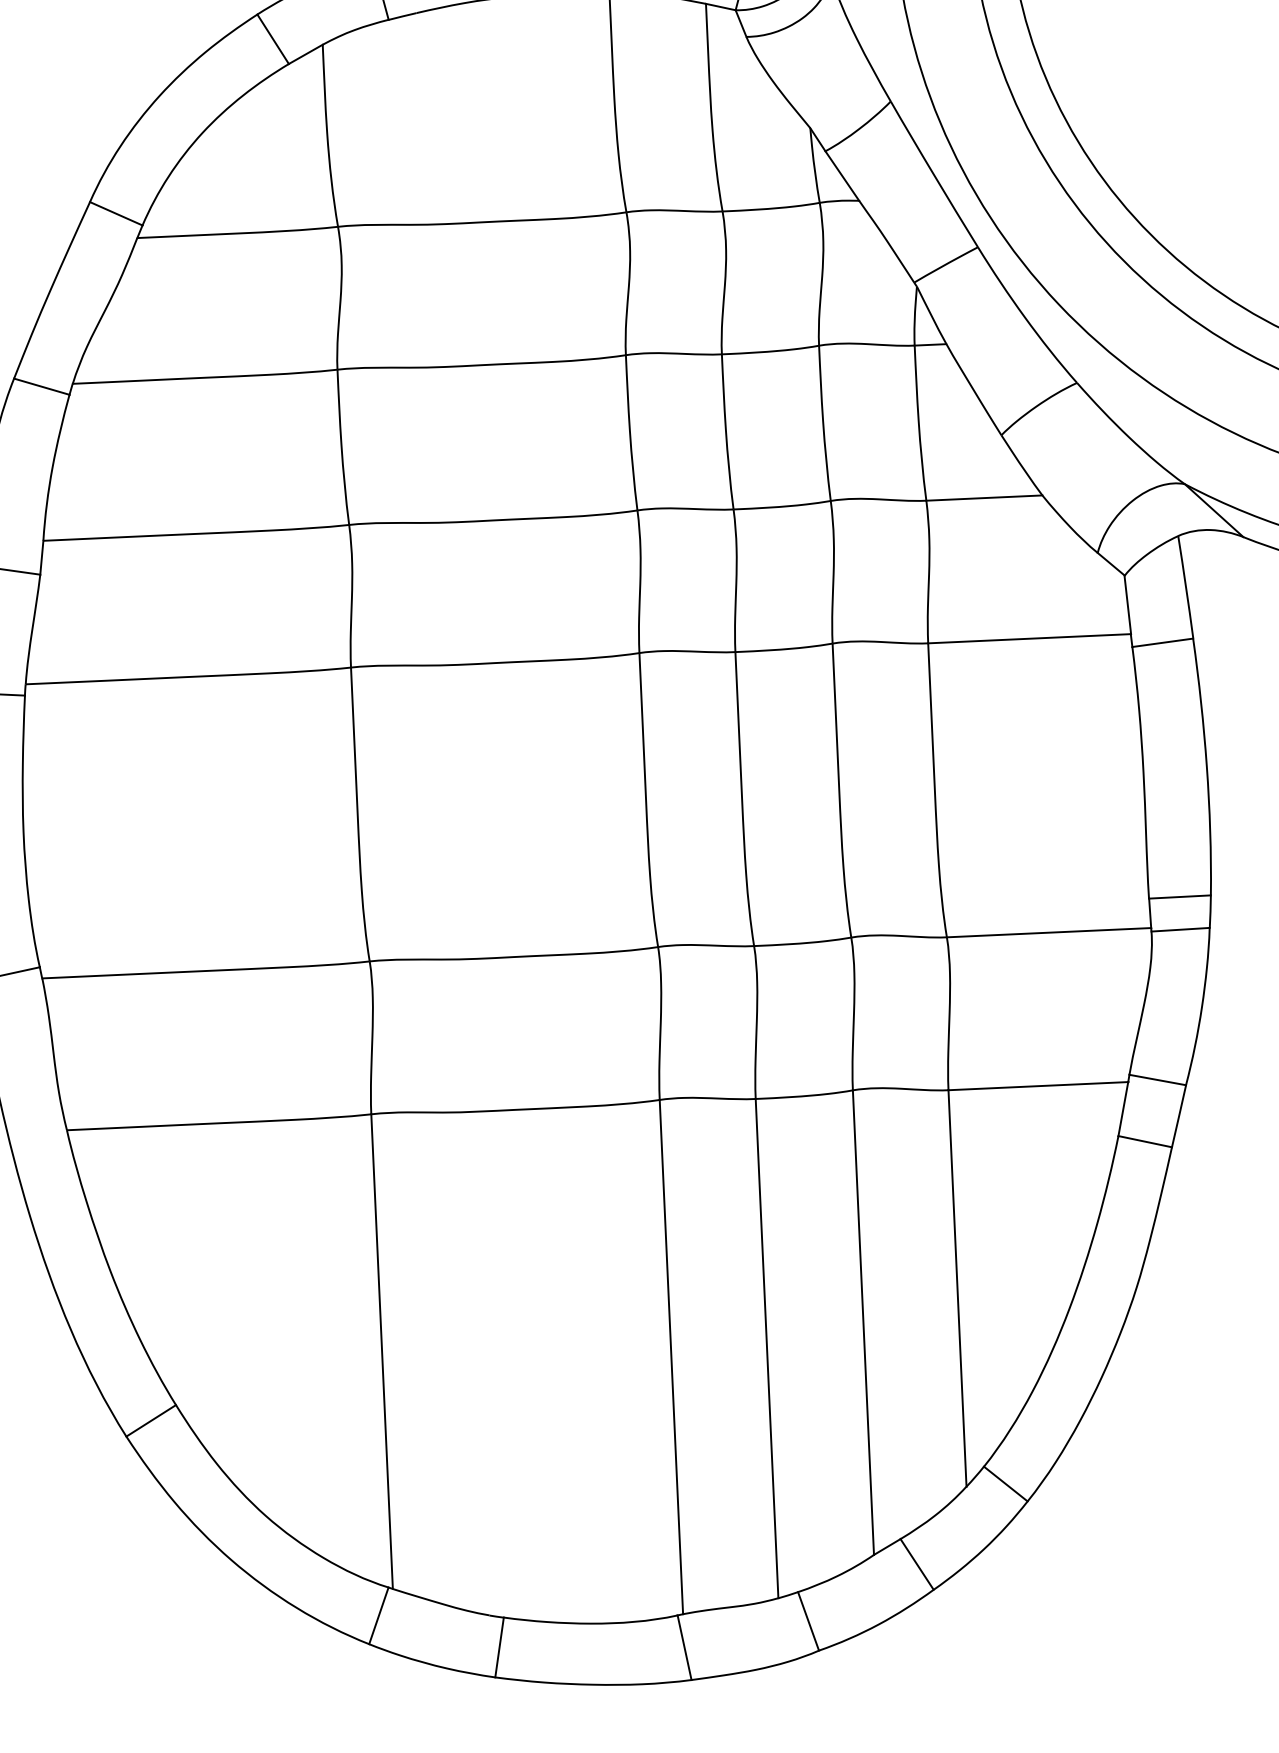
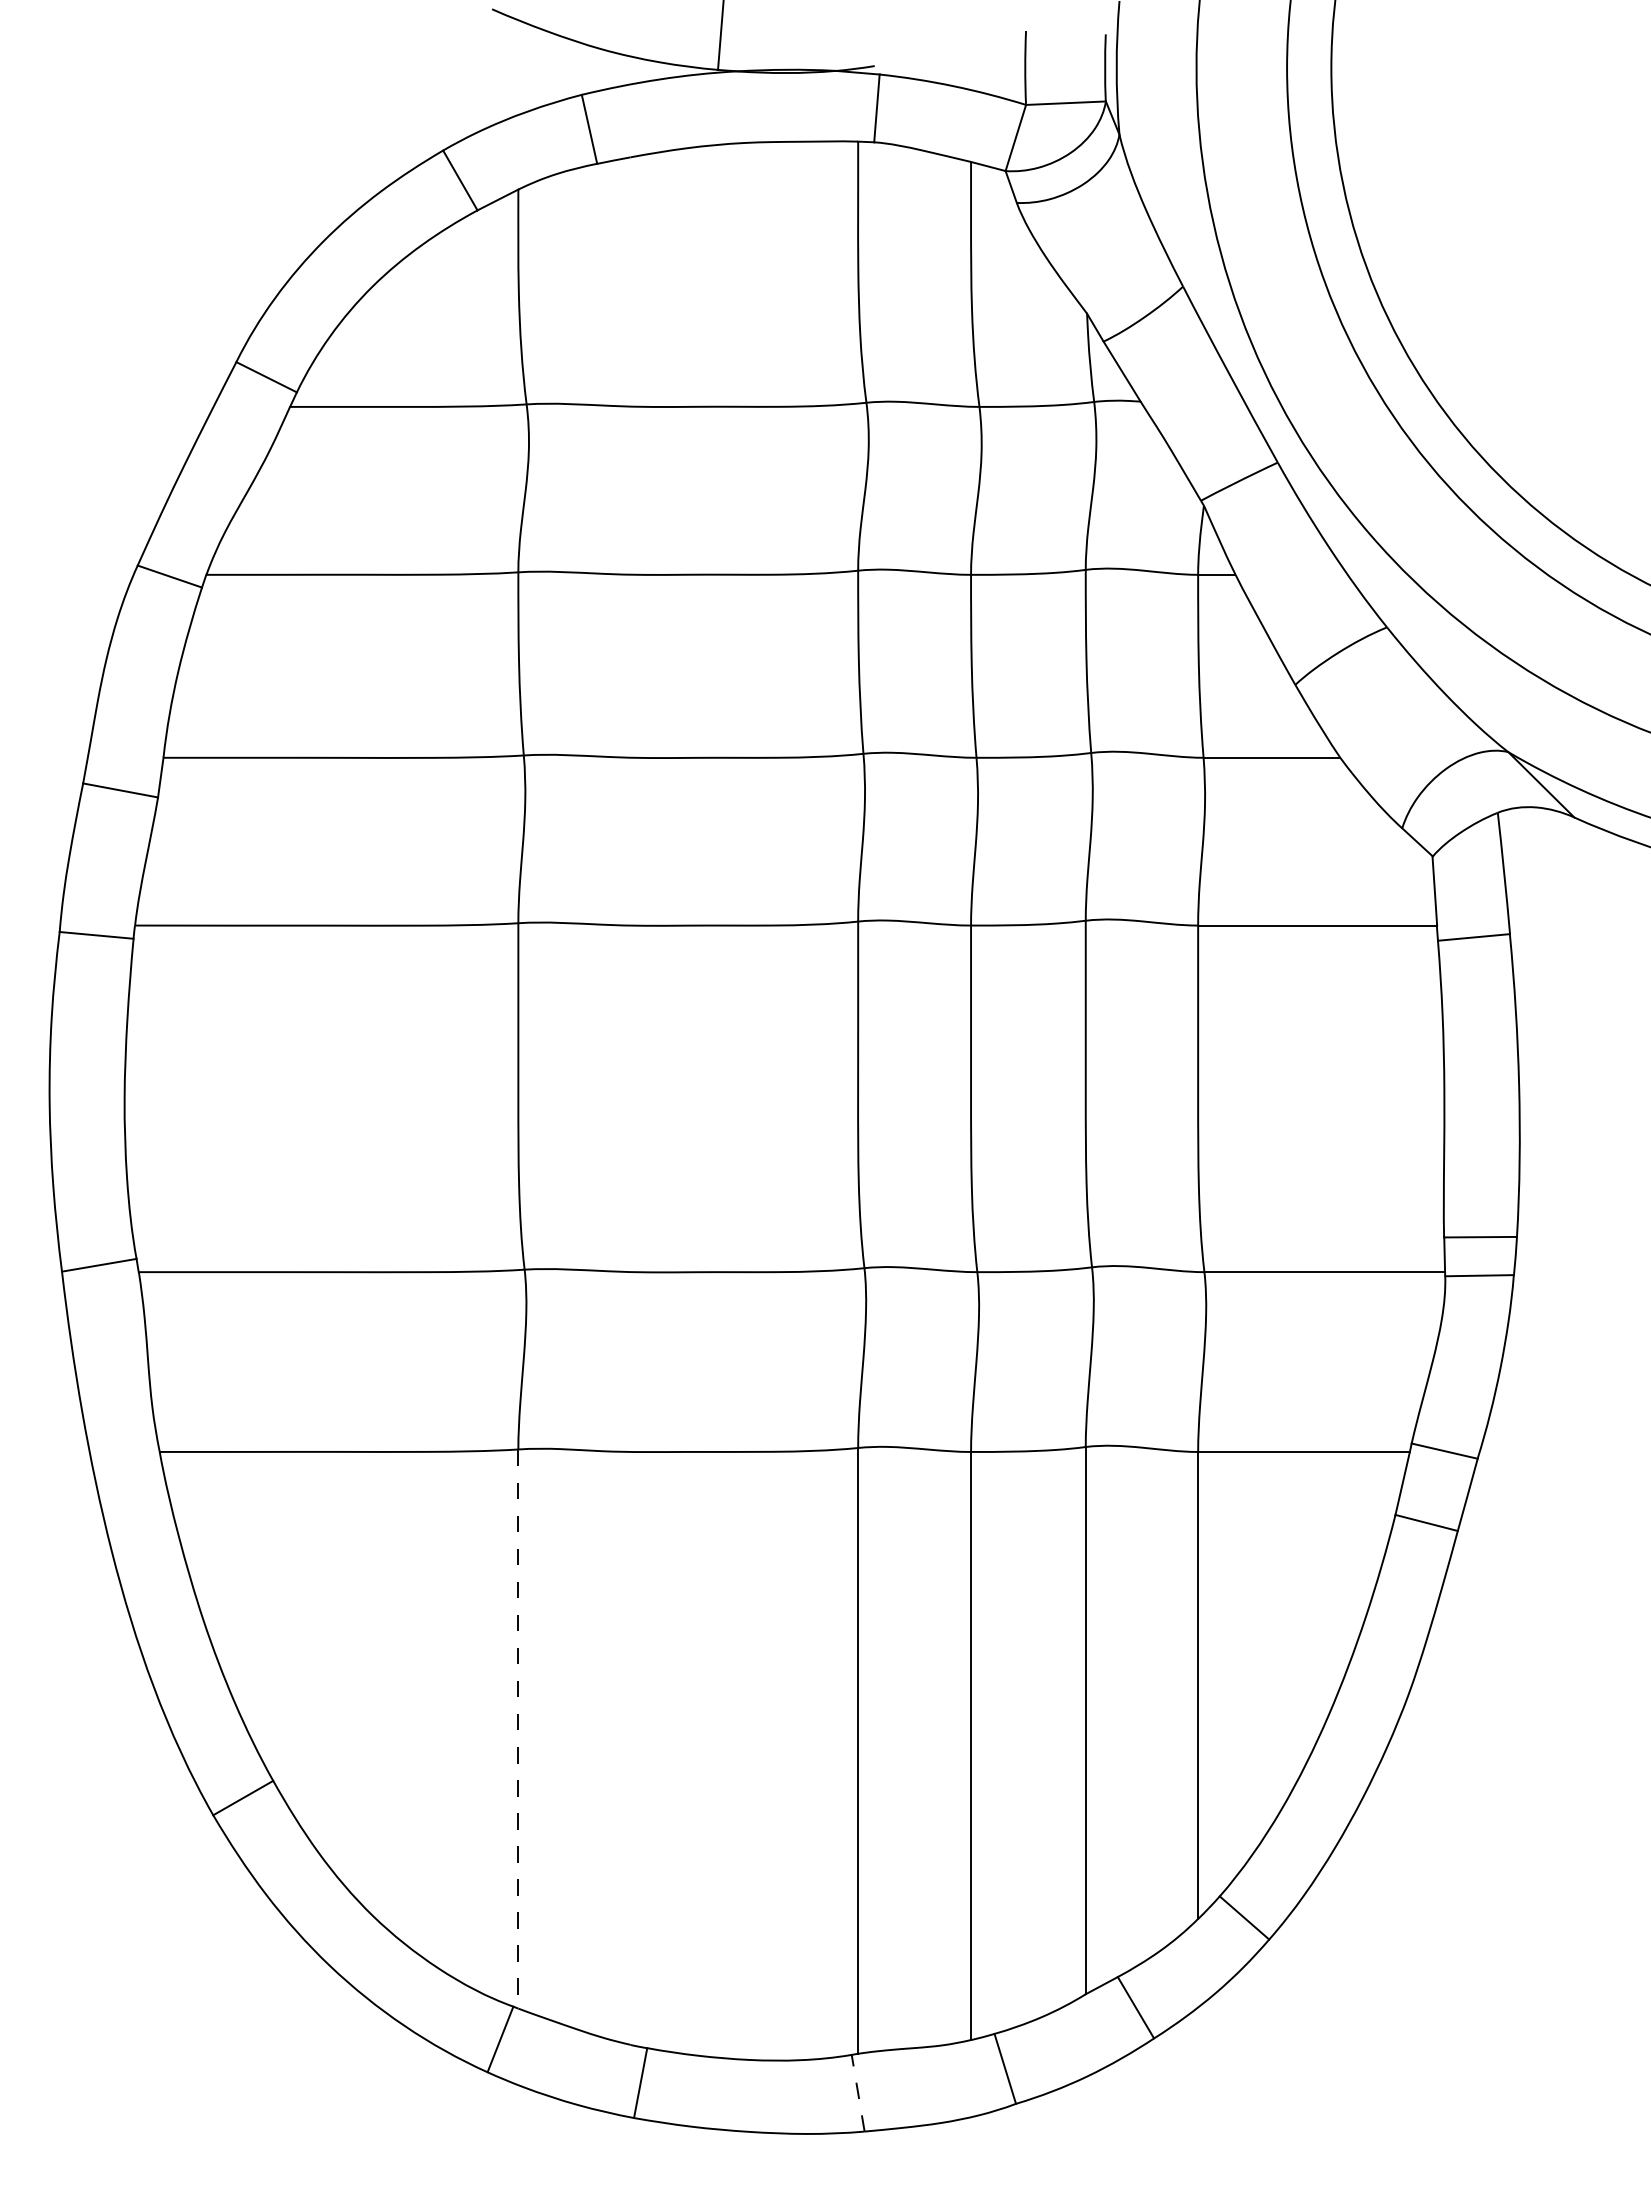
line: (382, 1352) -> (518, 1729), solid -> dashed
line: (684, 1647) -> (858, 2093), solid -> dashed

